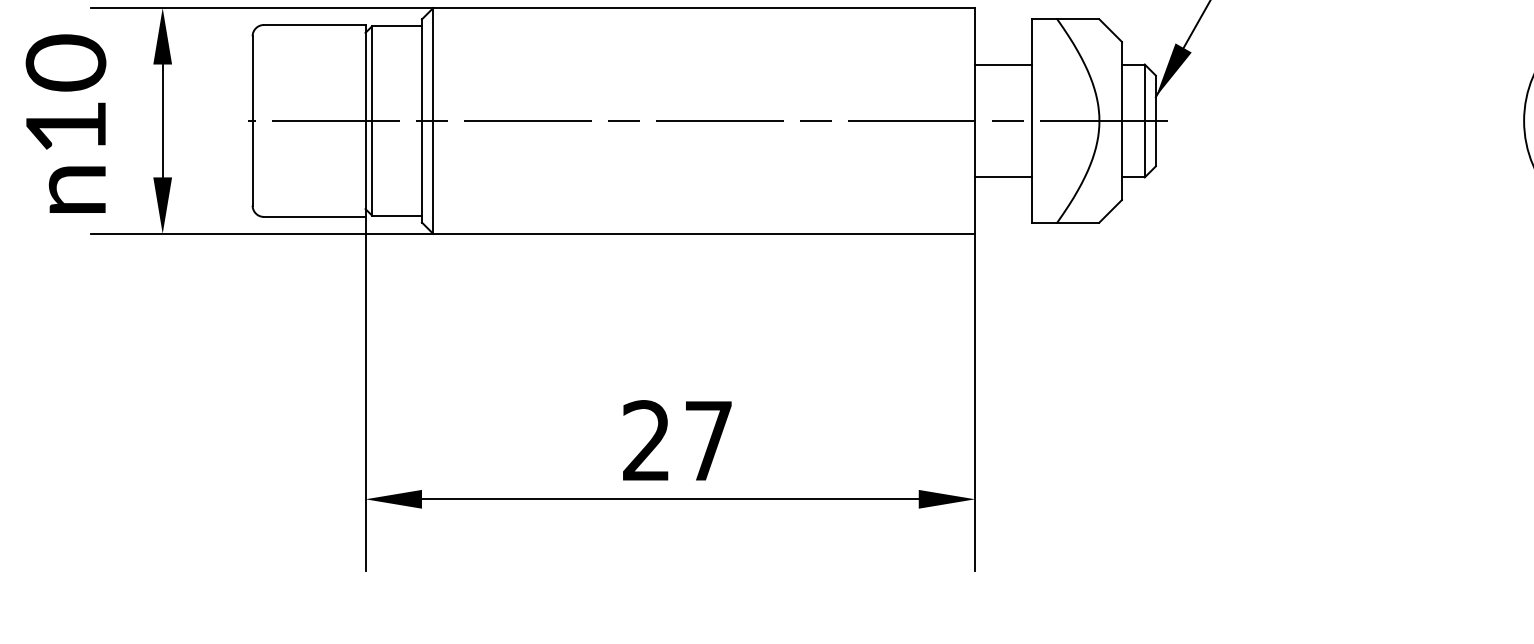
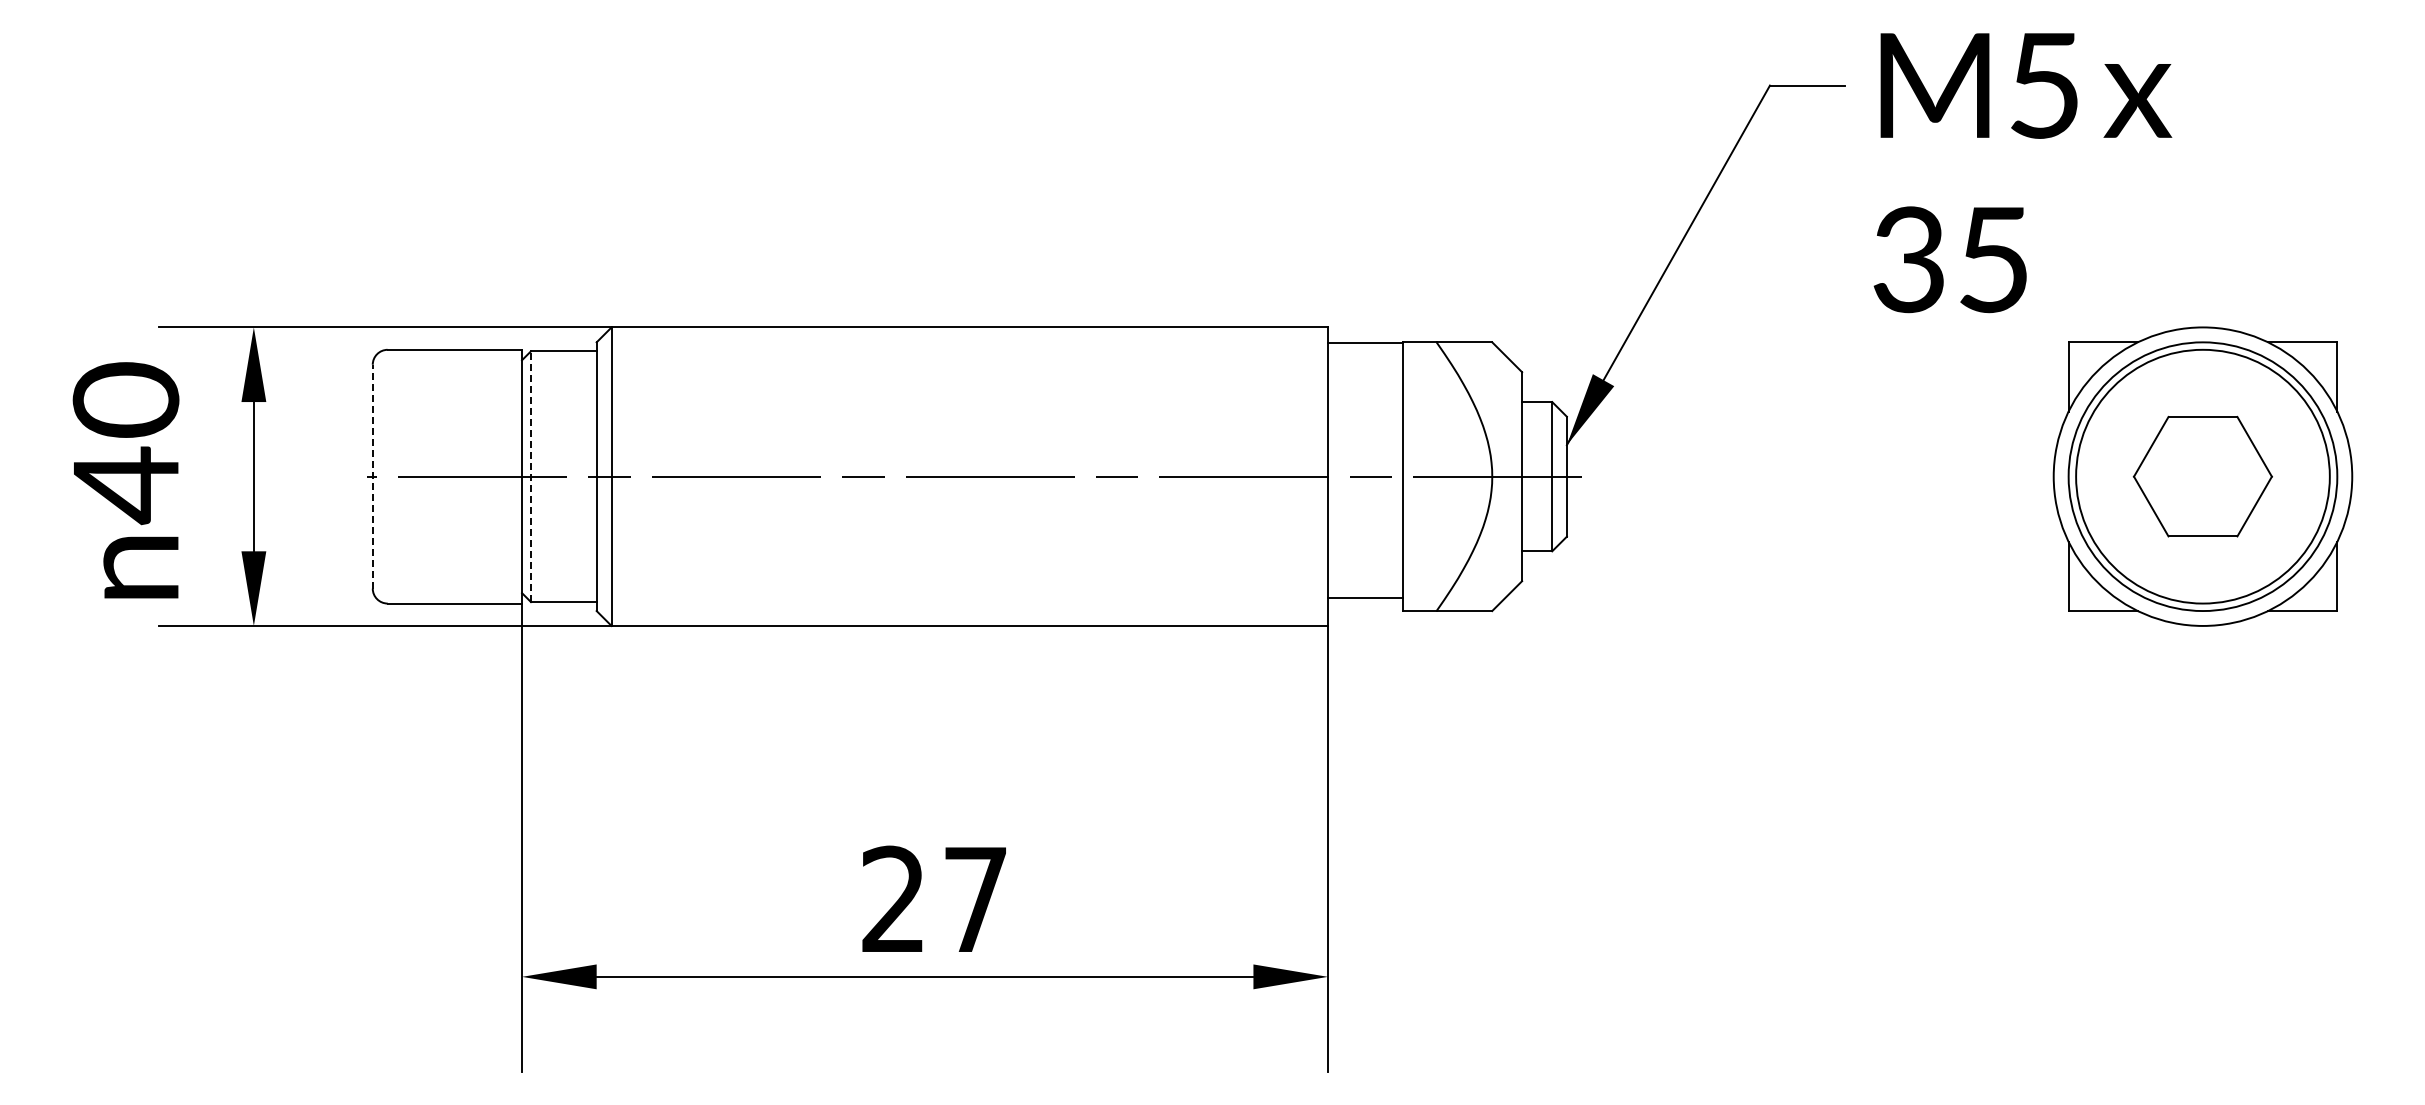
line: (1003, 64) -> (1365, 343), moved
line: (252, 120) -> (372, 476), solid -> dashed
line: (371, 120) -> (530, 476), solid -> dashed
text: (65, 127) -> (125, 485), 10 -> 40
line: (1003, 177) -> (1365, 598), moved

